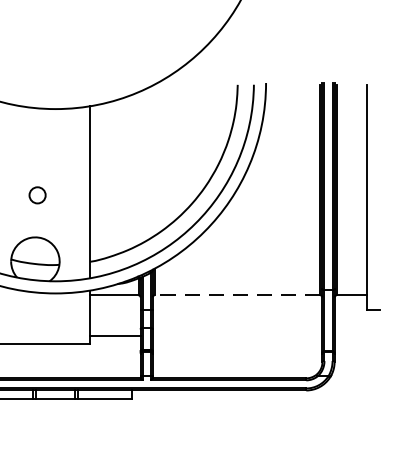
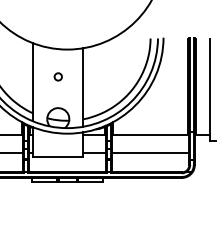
circle: (35, 194) -> (57, 76), moved
line: (237, 295) -> (150, 134), dashed -> solid
line: (237, 336) -> (150, 153), added

